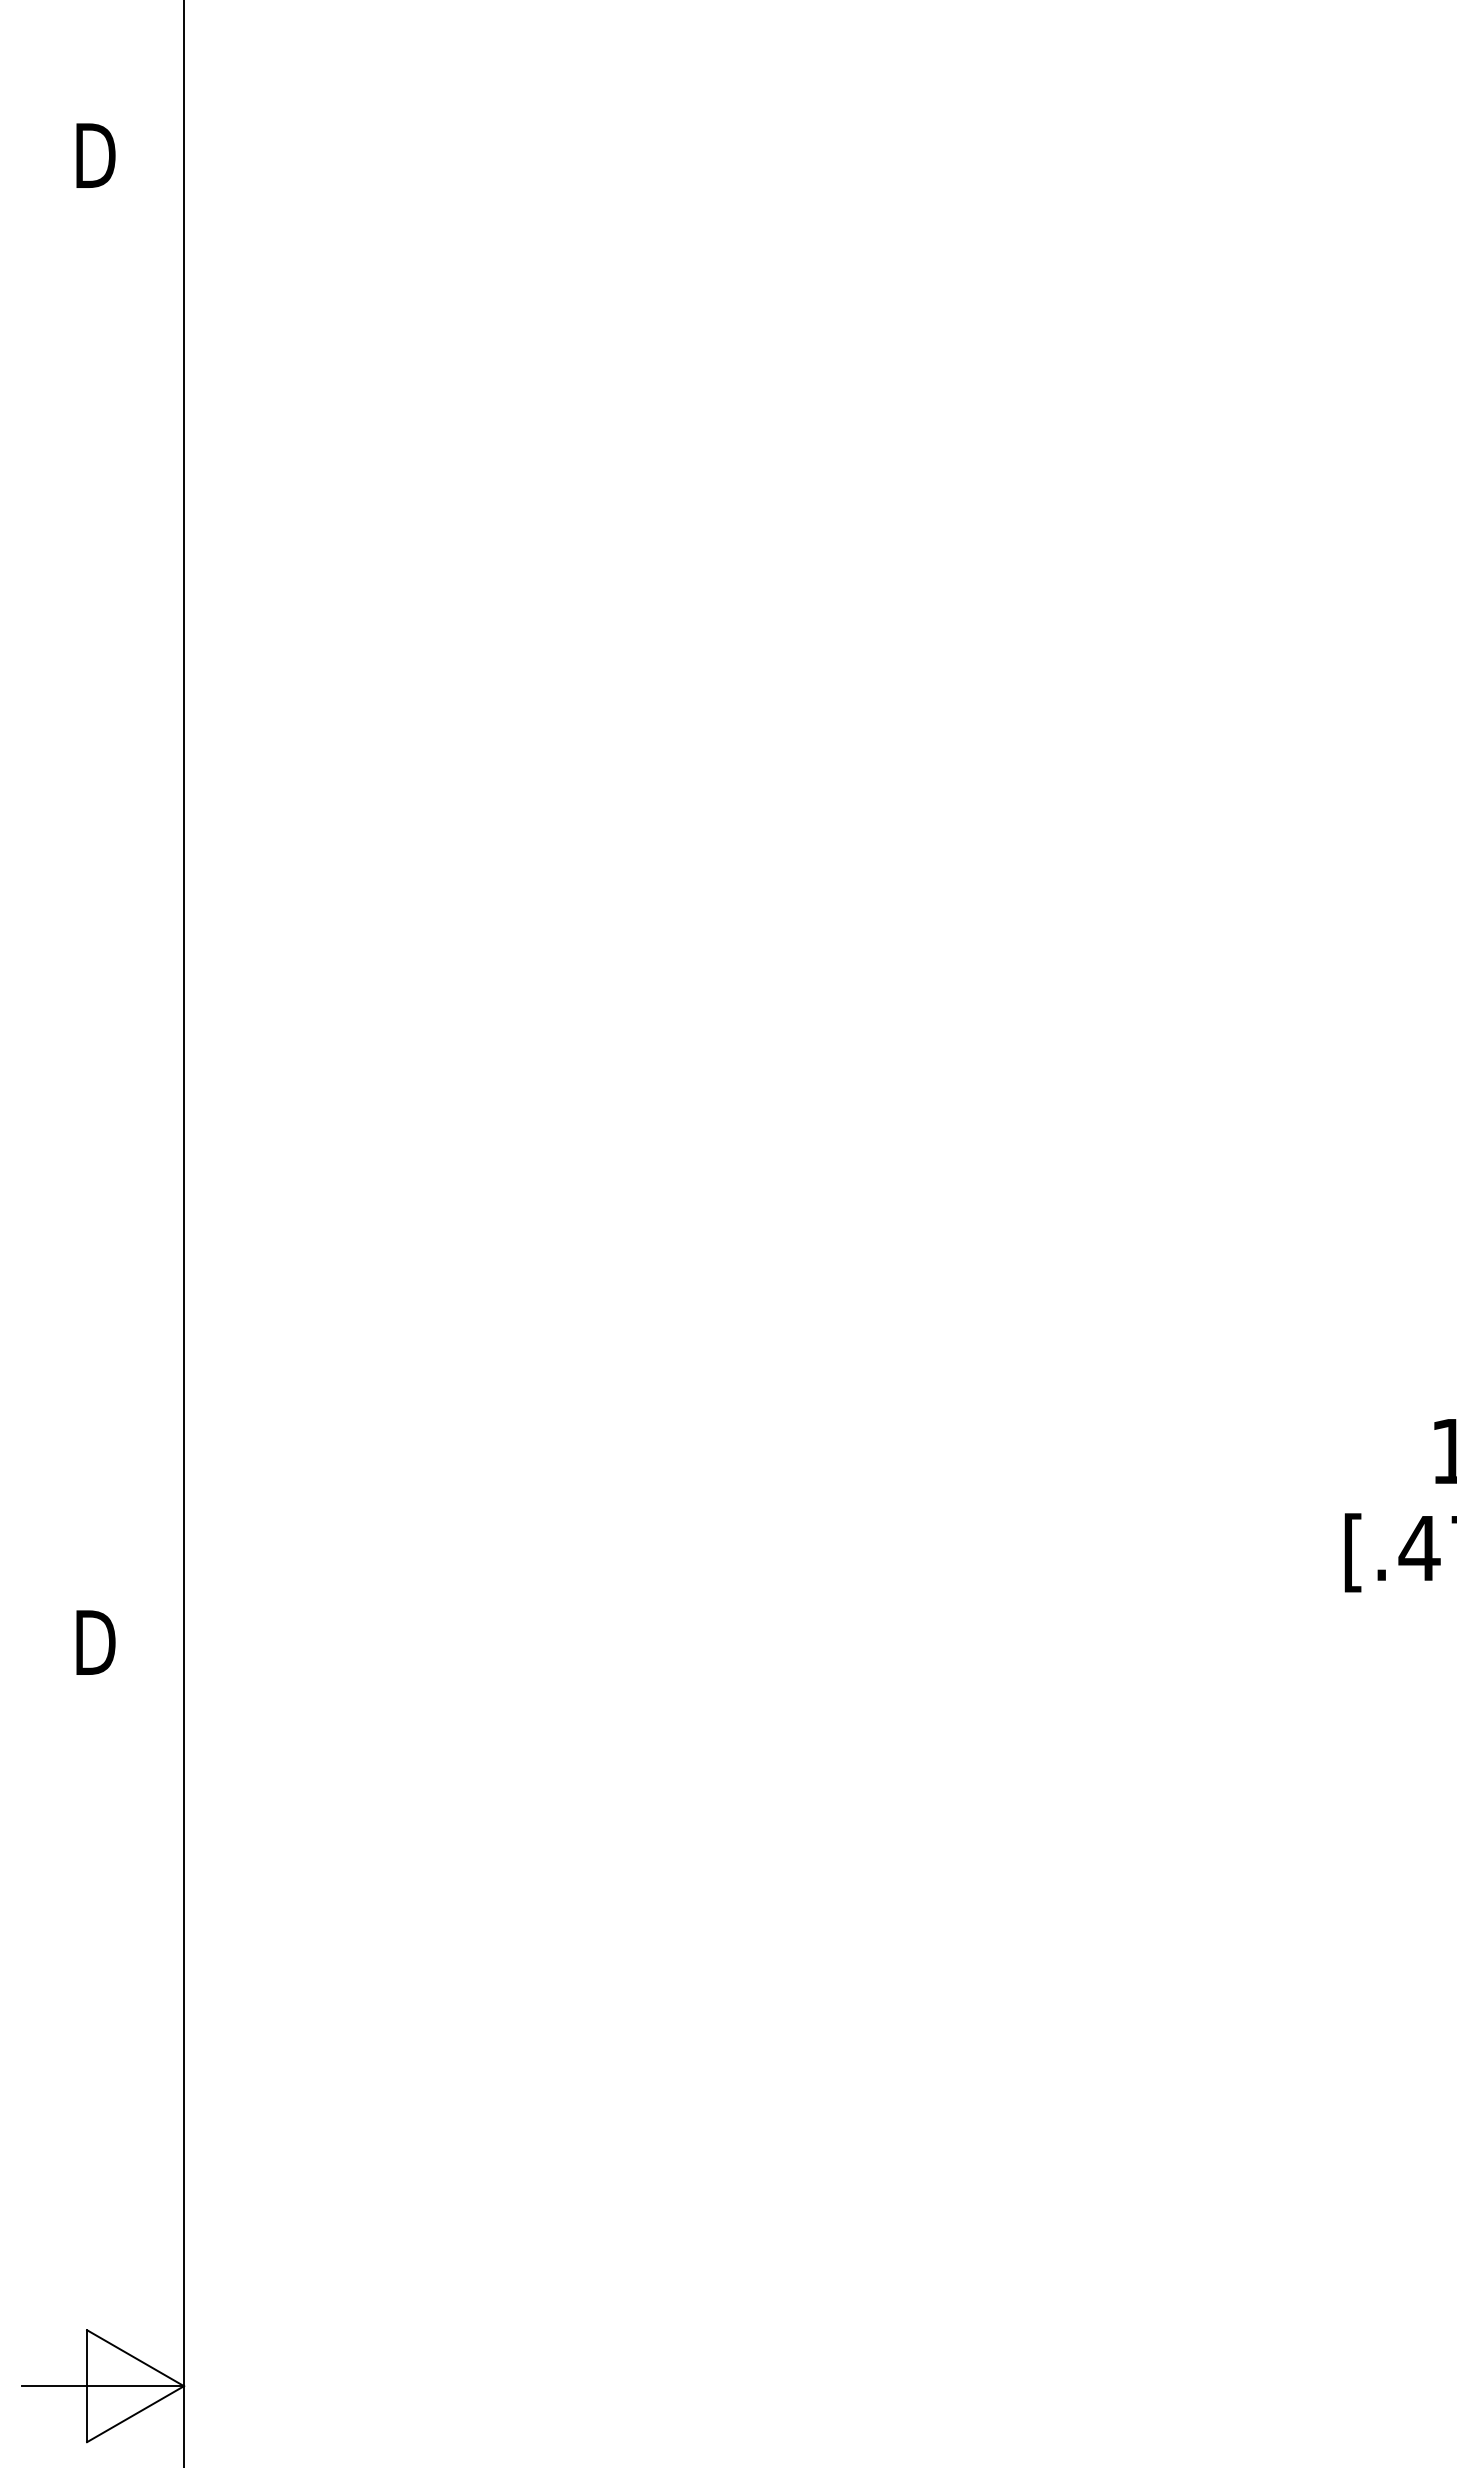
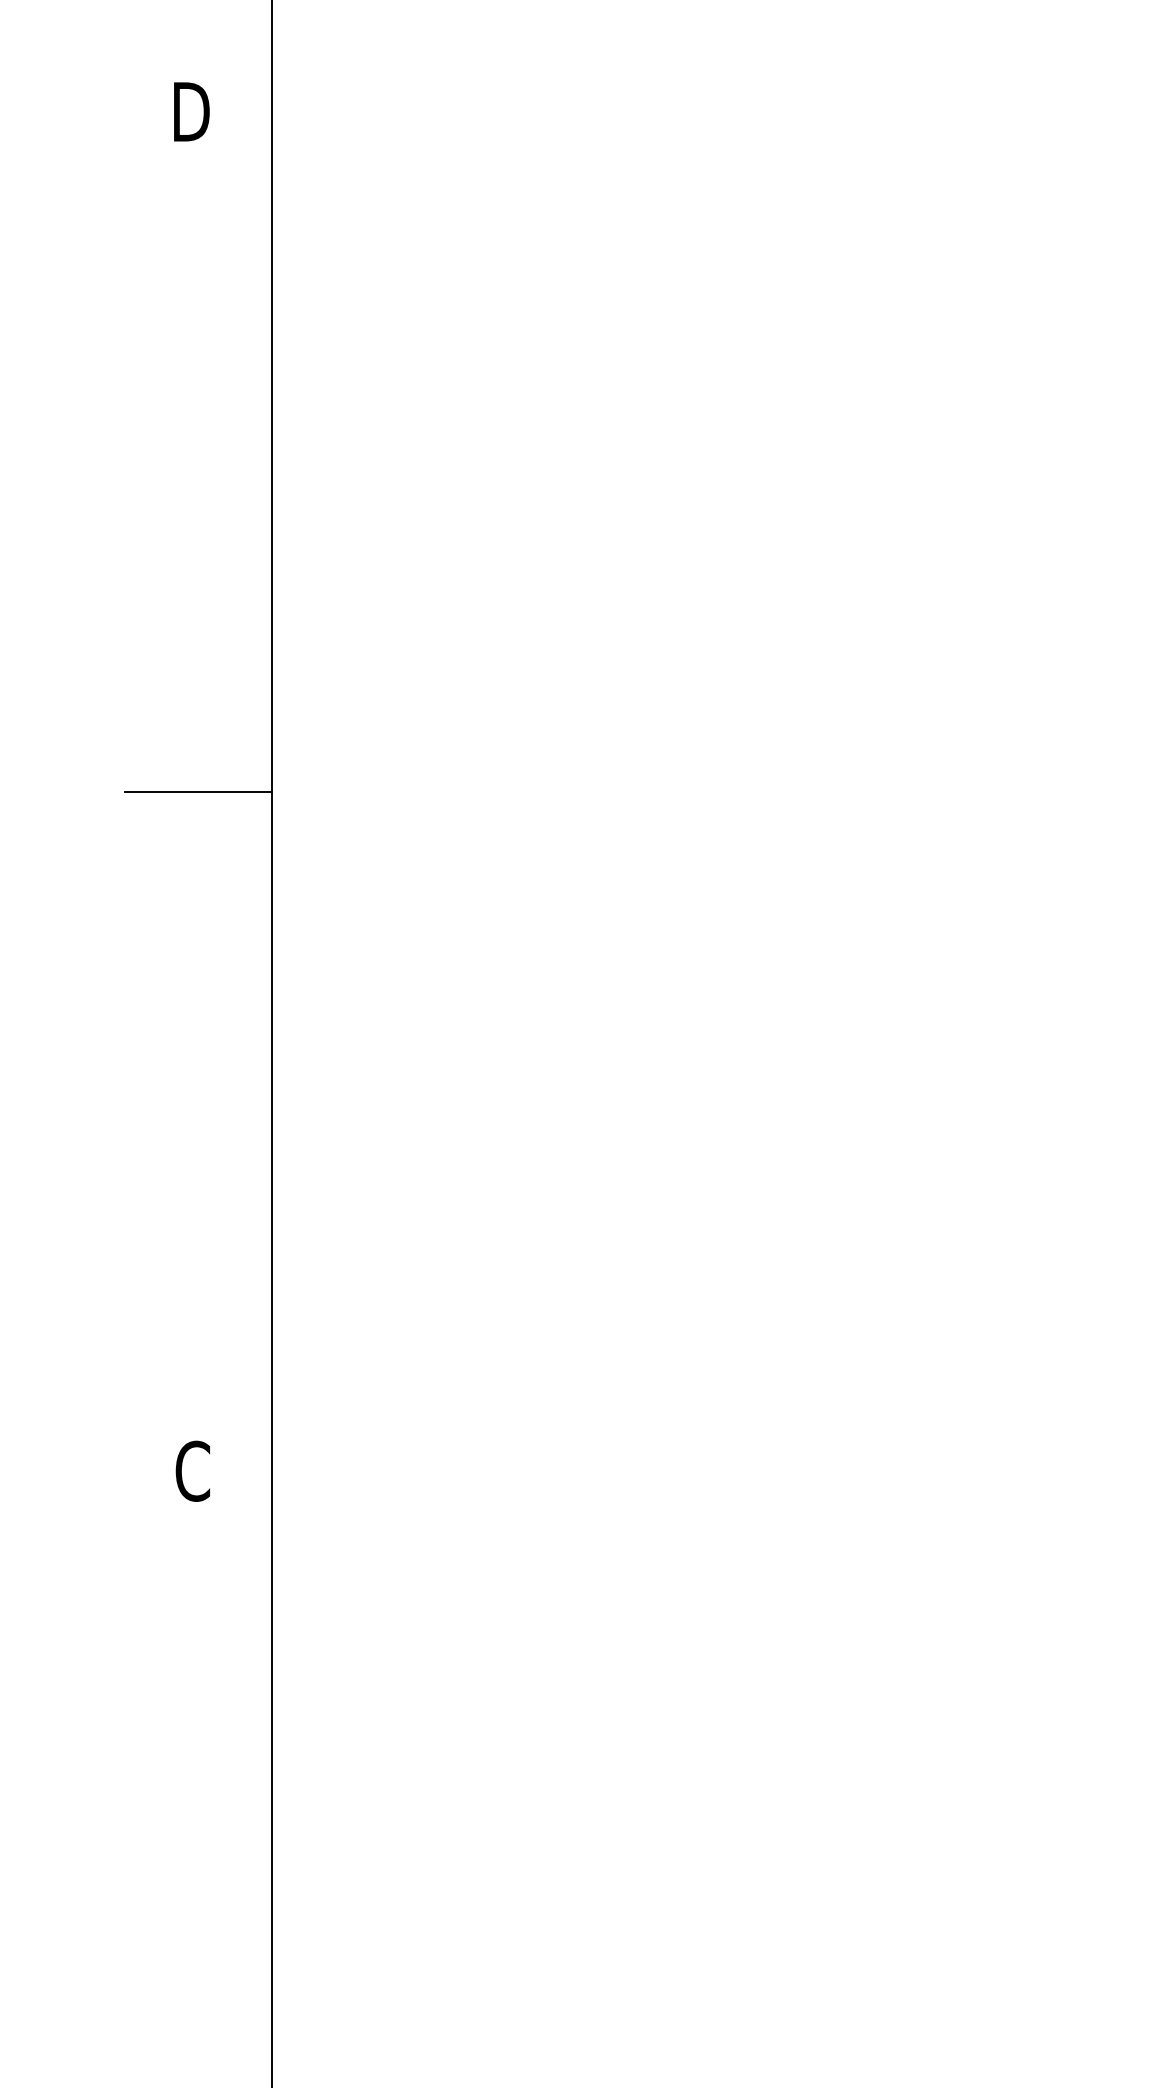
line: (103, 899) -> (198, 791), added
text: (95, 1642) -> (191, 1471), D -> C

